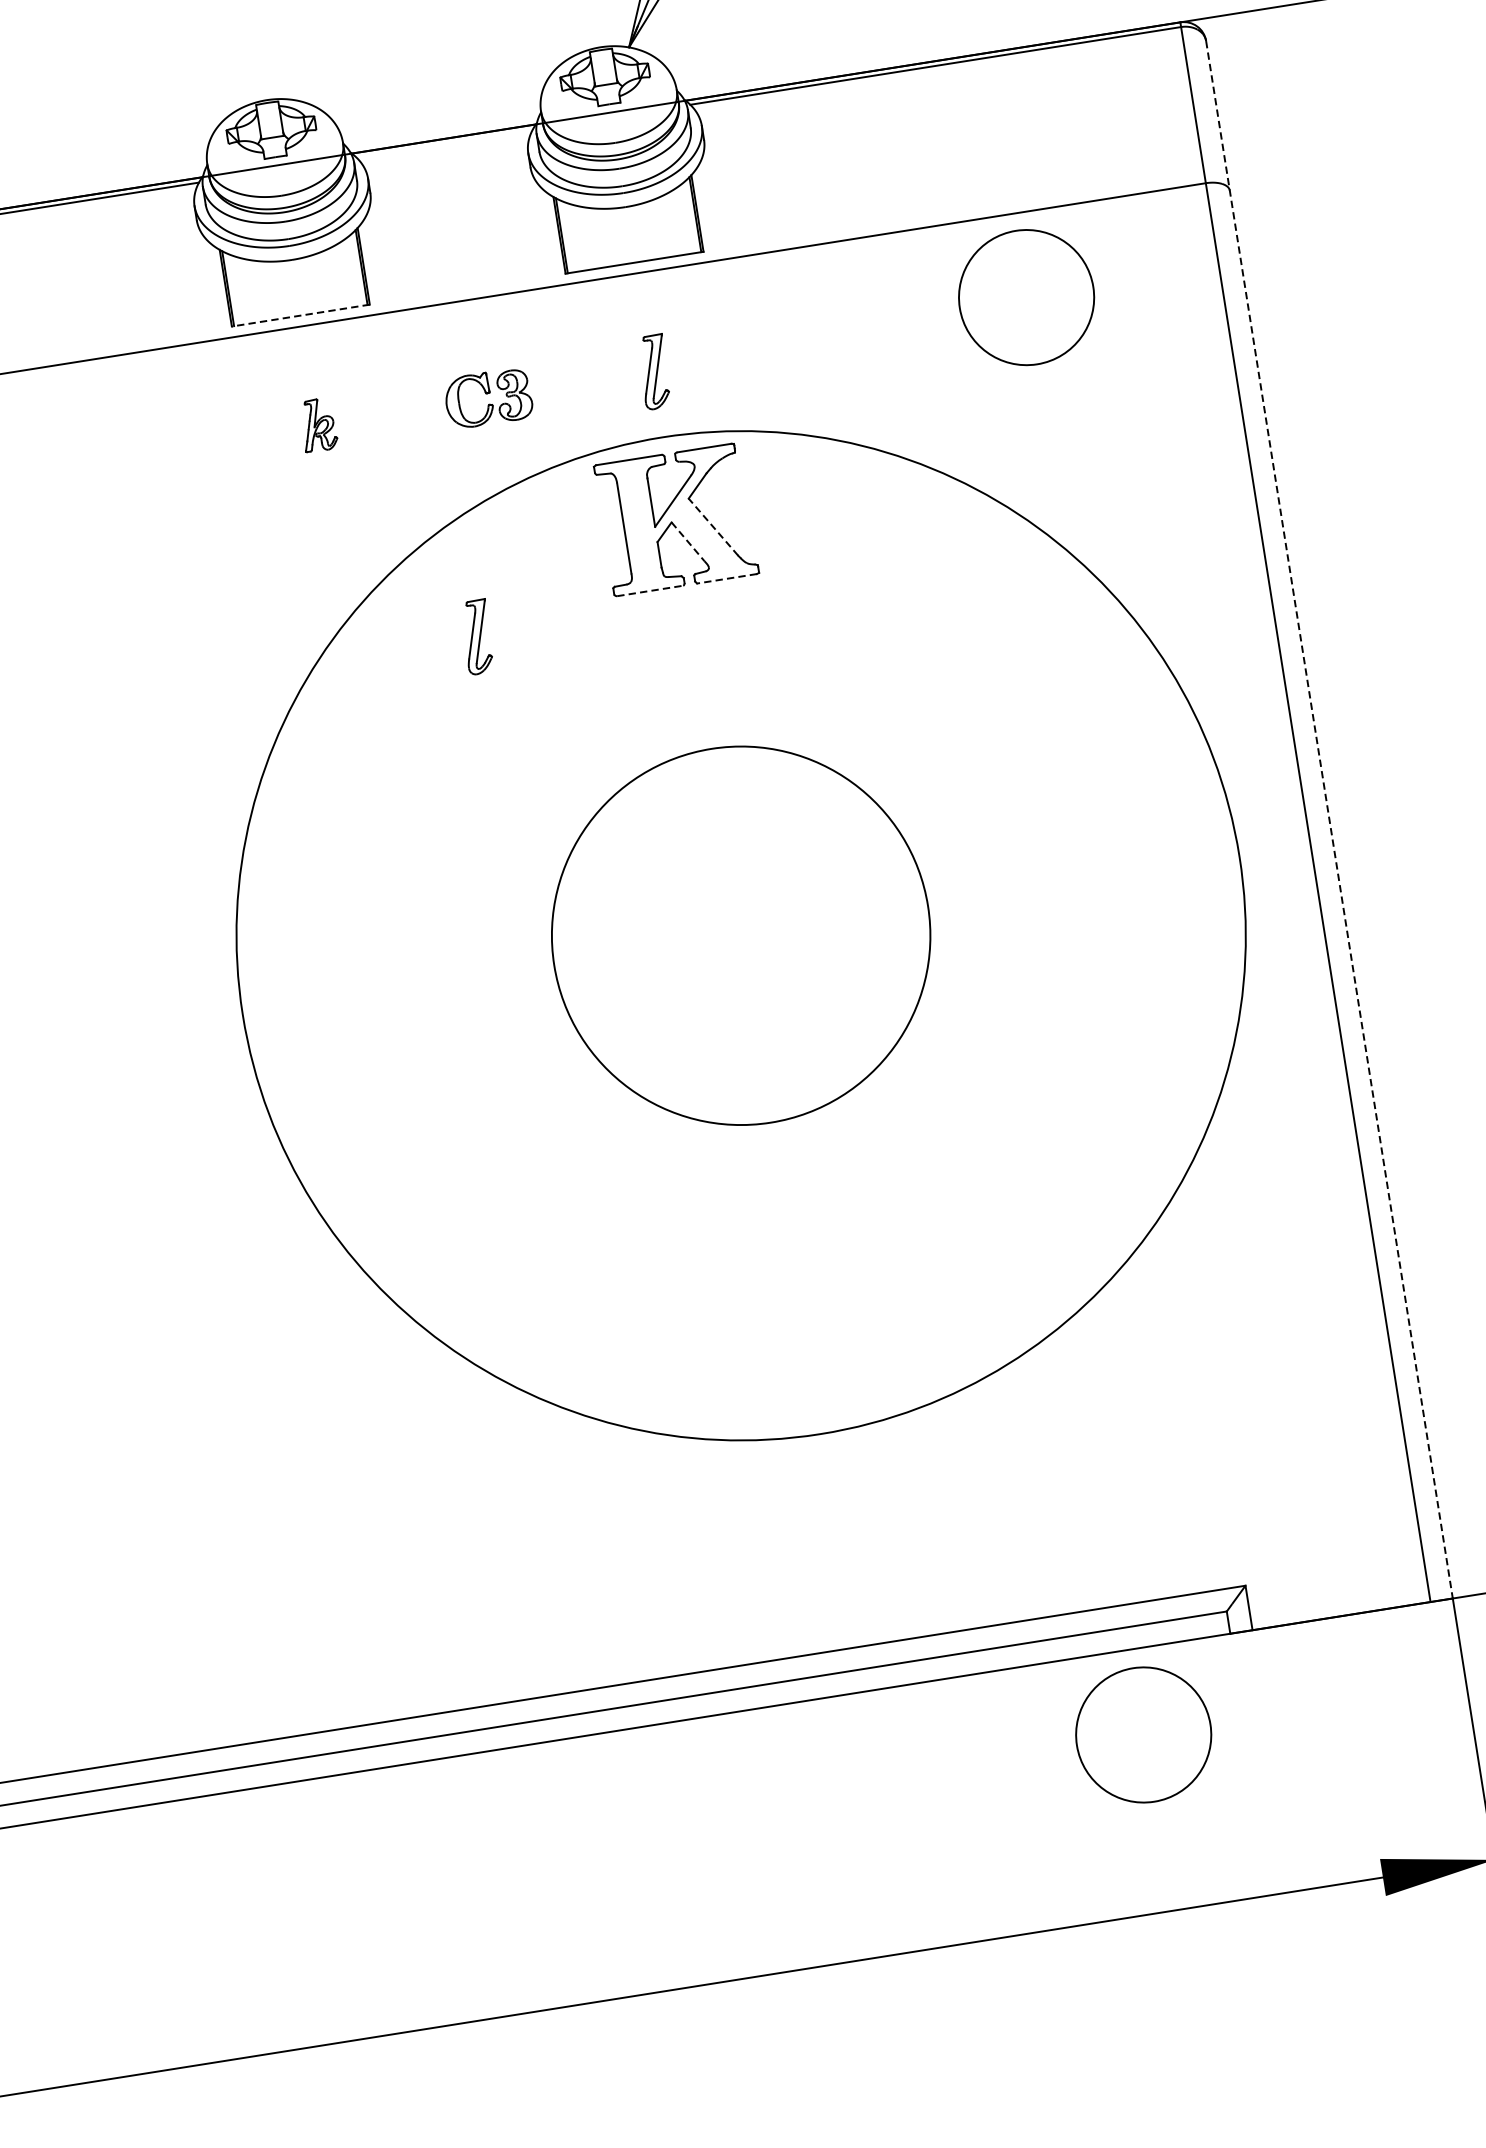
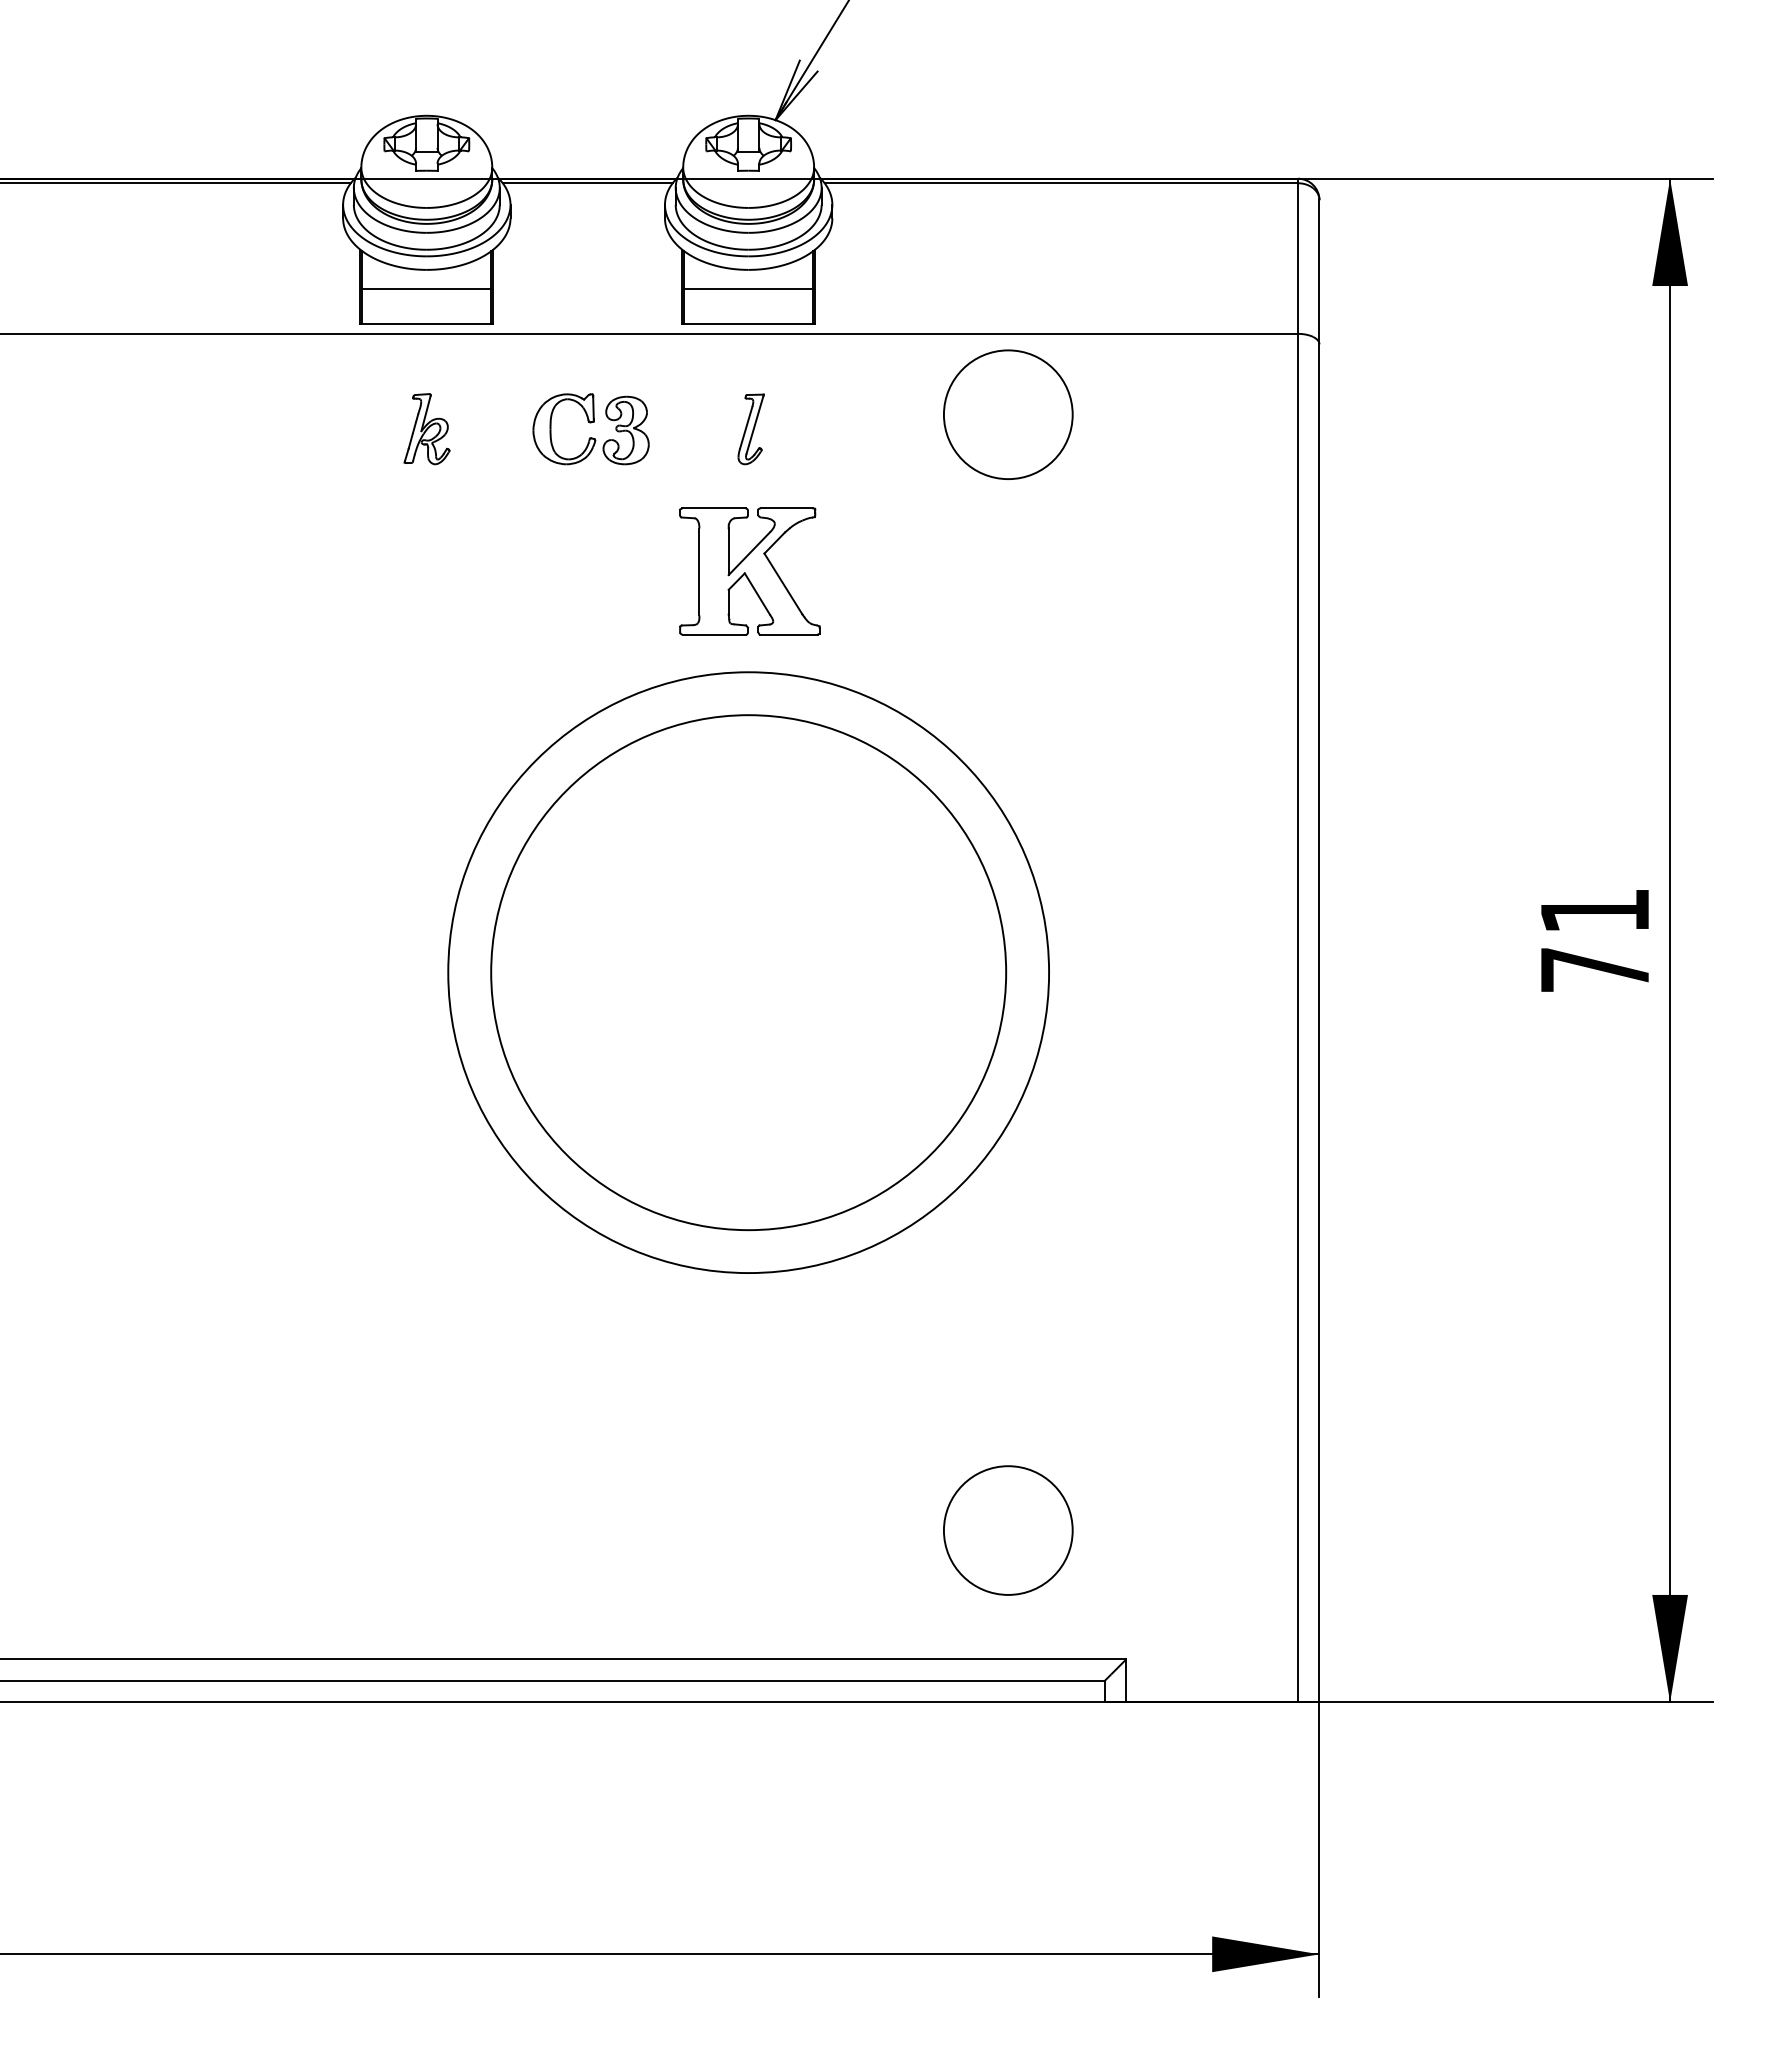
line: (444, 143) -> (587, 183), added
line: (628, 226) -> (748, 288), added
line: (294, 279) -> (426, 288), added
circle: (1026, 297) -> (1008, 414), moved
line: (300, 315) -> (426, 323), dashed -> solid
part: (487, 398) -> (590, 429), size x1.43
part: (317, 425) -> (426, 429), size x1.43
line: (713, 526) -> (783, 583), dashed -> solid
line: (688, 542) -> (757, 594), dashed -> solid
line: (726, 578) -> (788, 634), dashed -> solid
line: (650, 590) -> (714, 634), dashed -> solid
part: (476, 637) -> (544, 652), removed
line: (1329, 820) -> (1319, 951), dashed -> solid
circle: (740, 935) -> (748, 972), size x0.62
circle: (740, 935) -> (748, 972), size x1.43
circle: (1143, 1734) -> (1008, 1530), moved

